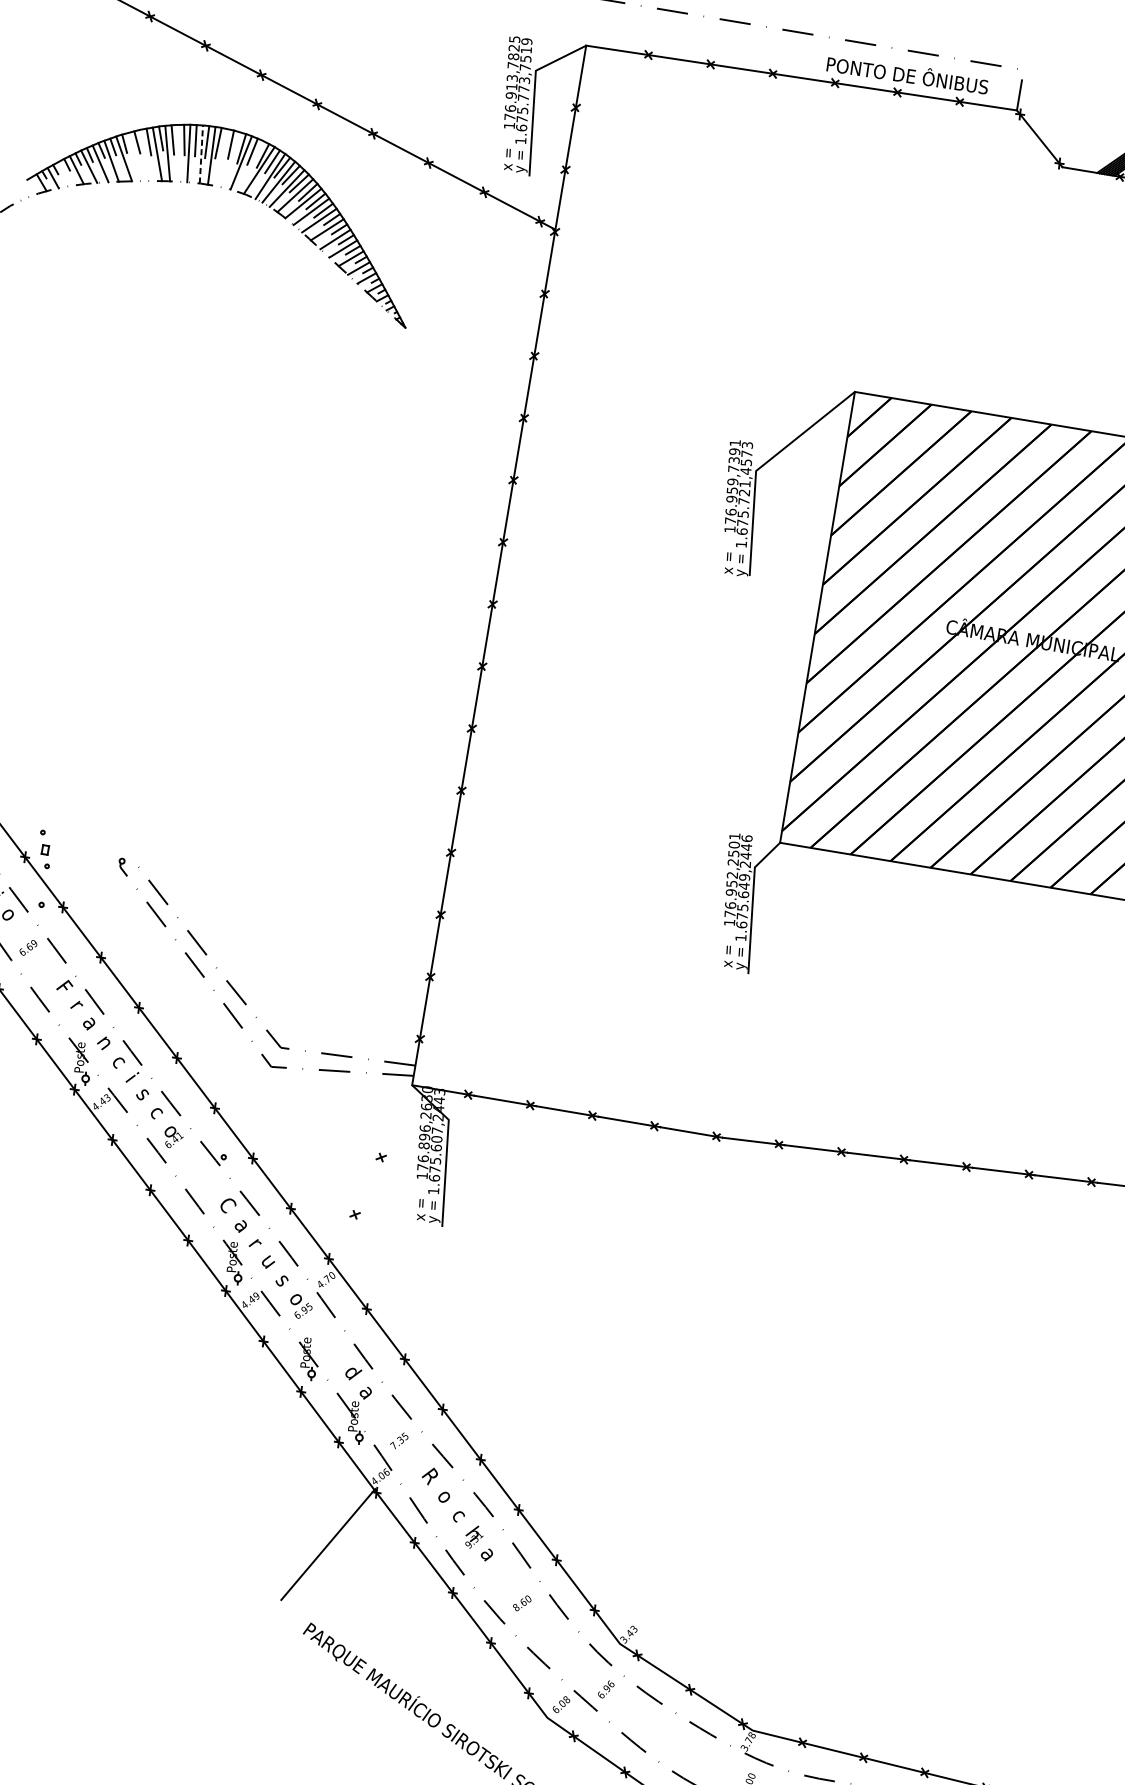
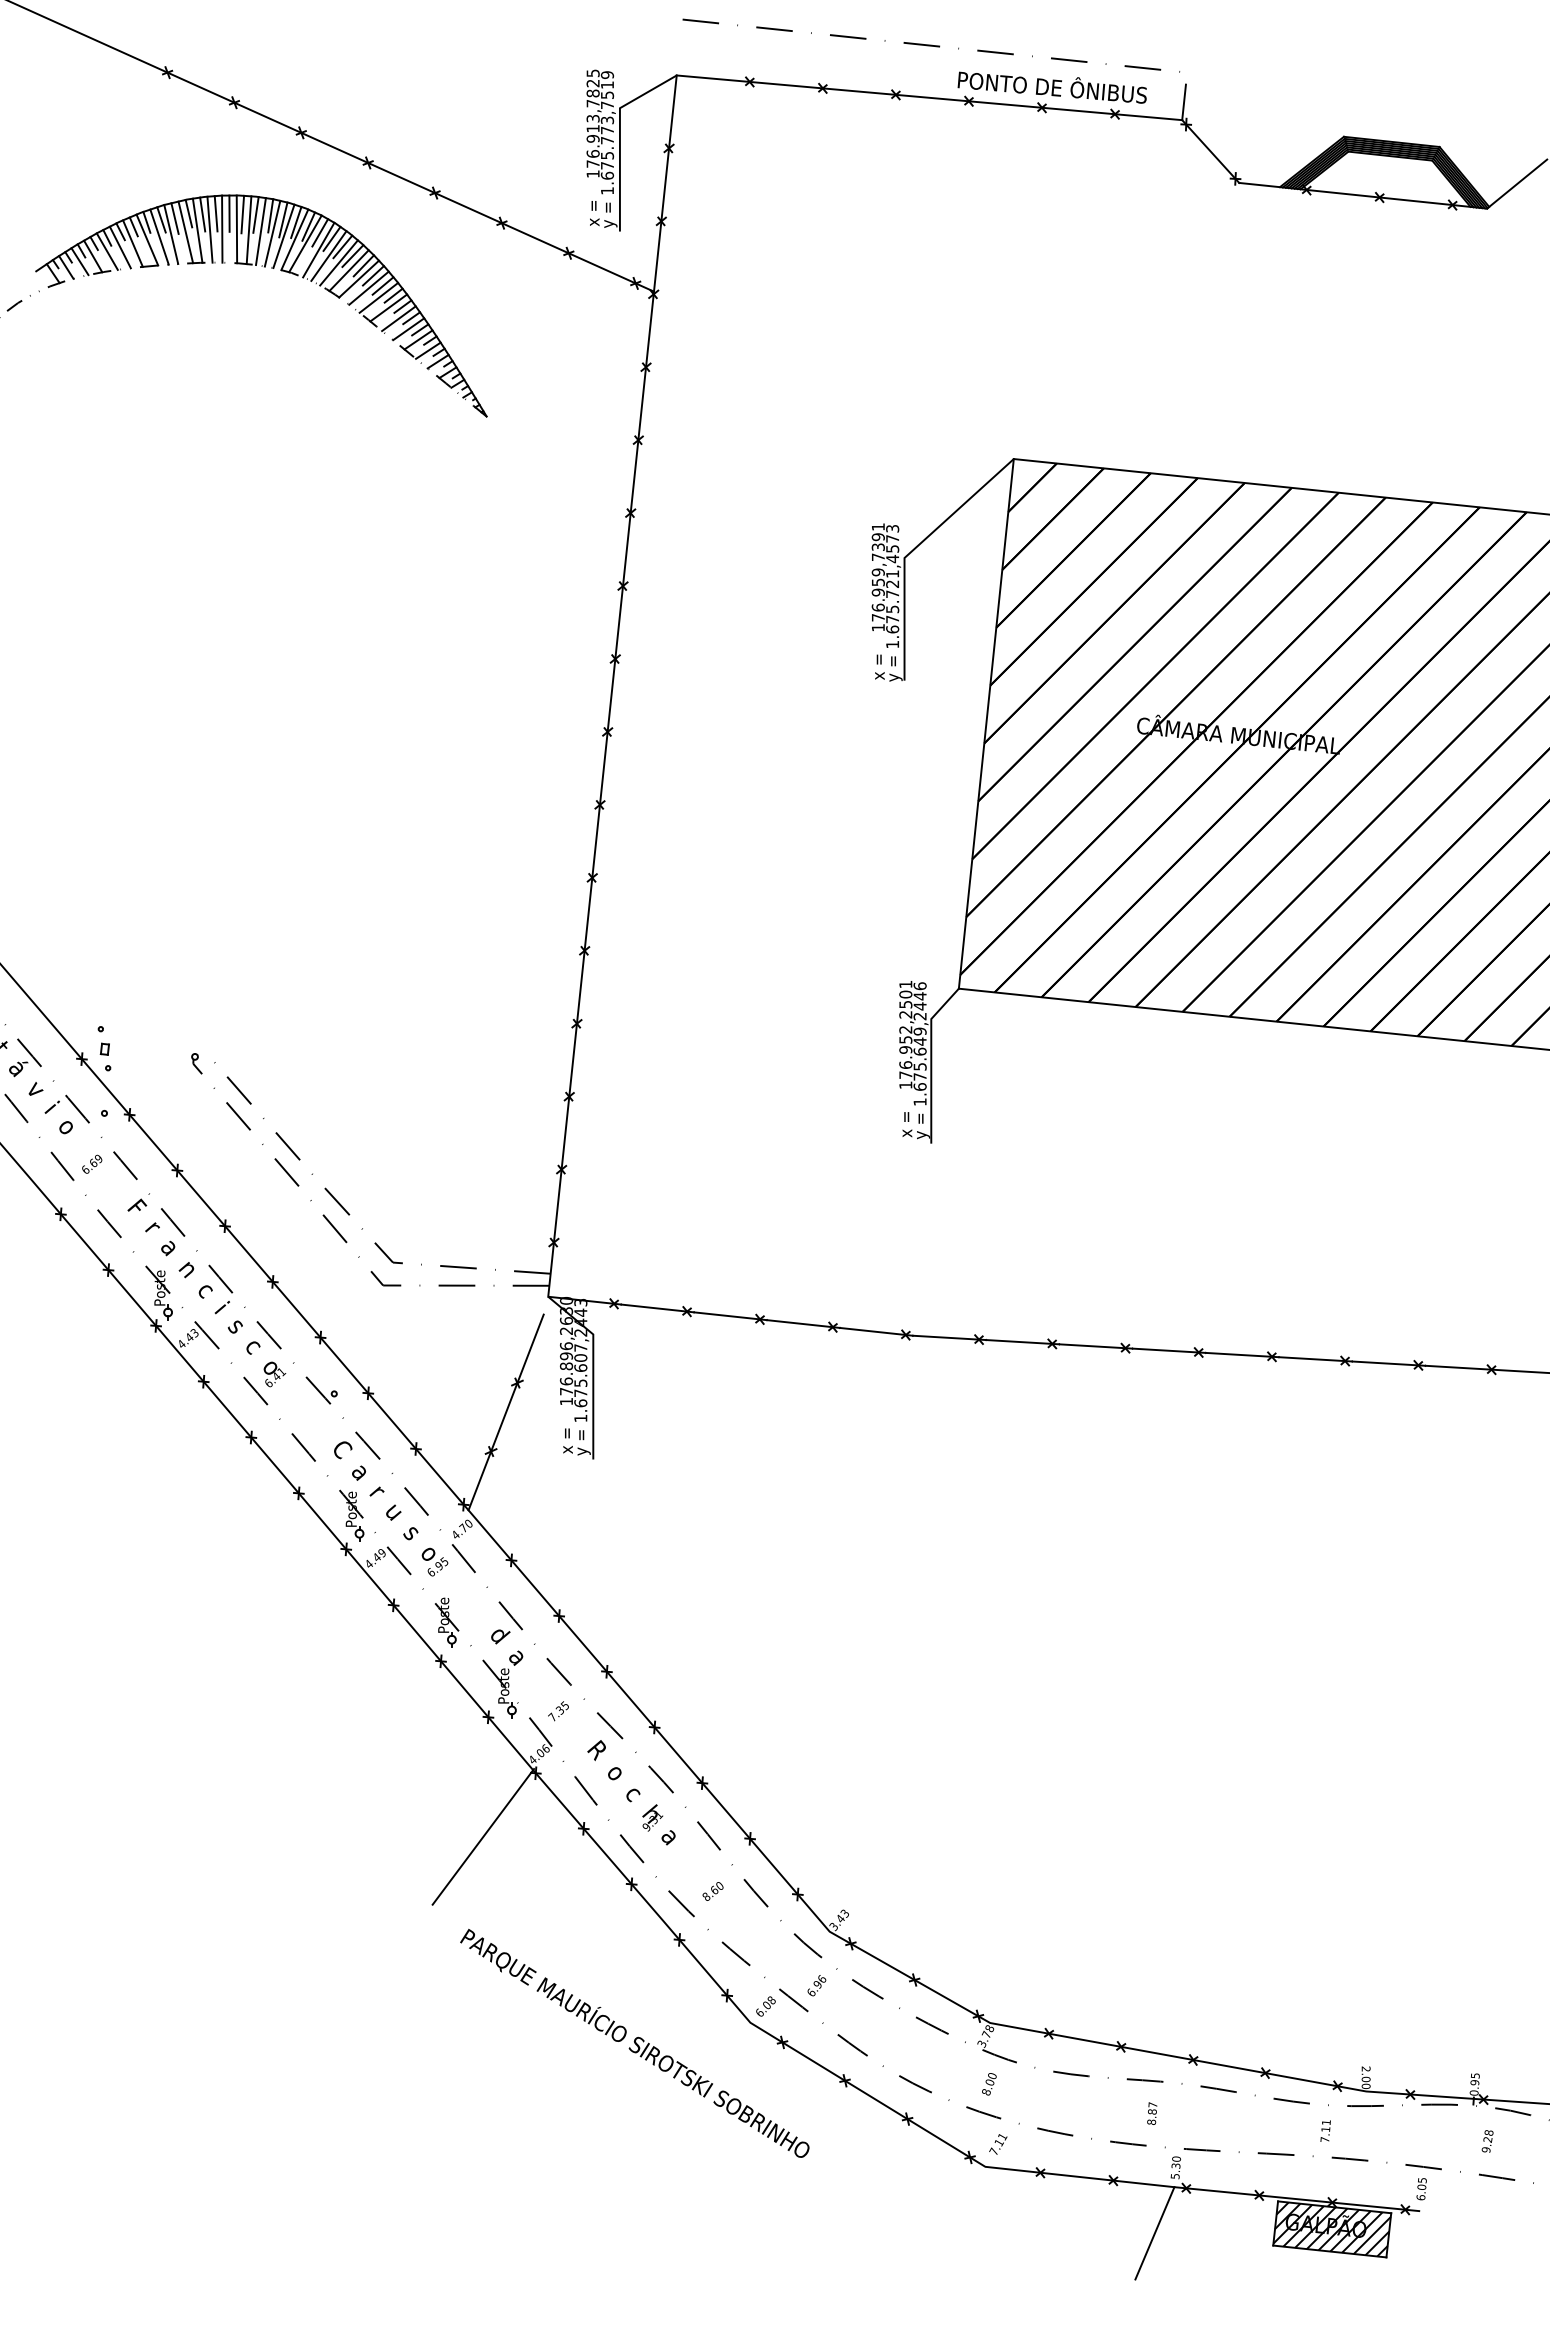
line: (177, 153) -> (209, 229), added
line: (145, 154) -> (171, 233), added
line: (201, 154) -> (236, 229), dashed -> solid
line: (134, 156) -> (159, 236), added
line: (221, 157) -> (260, 231), added
line: (231, 159) -> (272, 233), added
line: (250, 166) -> (294, 239), added
line: (64, 173) -> (79, 261), added
line: (369, 1182) -> (505, 1412), added

